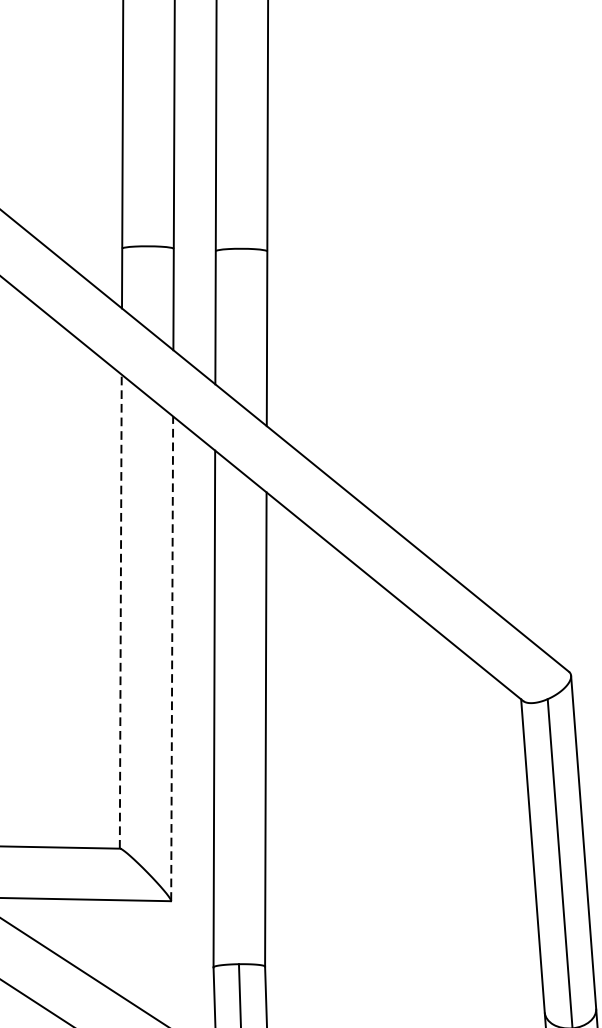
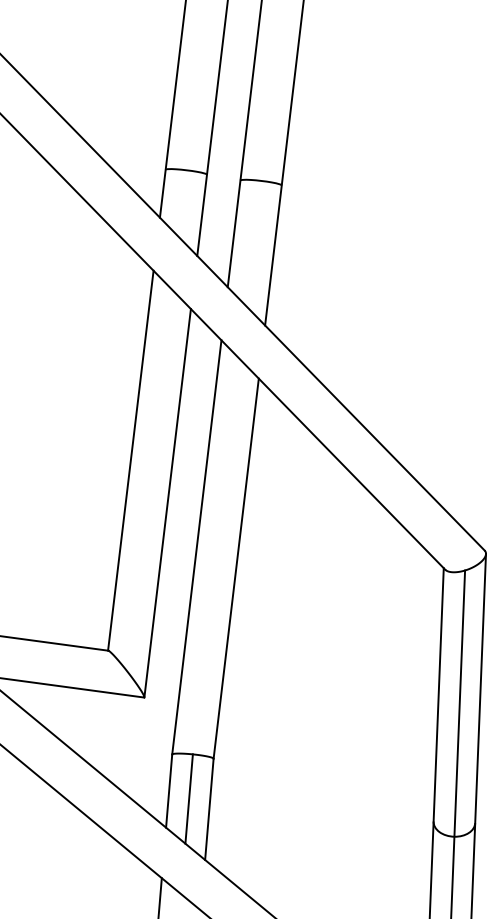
line: (120, 611) -> (130, 460), dashed -> solid
line: (171, 659) -> (167, 503), dashed -> solid

